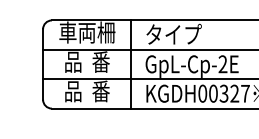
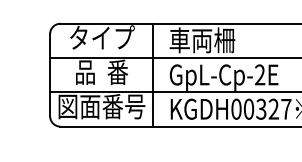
text: (87, 32) -> (101, 37), 車両柵 -> タイプ
text: (173, 34) -> (202, 40), タイプ -> 車両柵
text: (87, 91) -> (101, 106), 品  番 -> 図面番号

